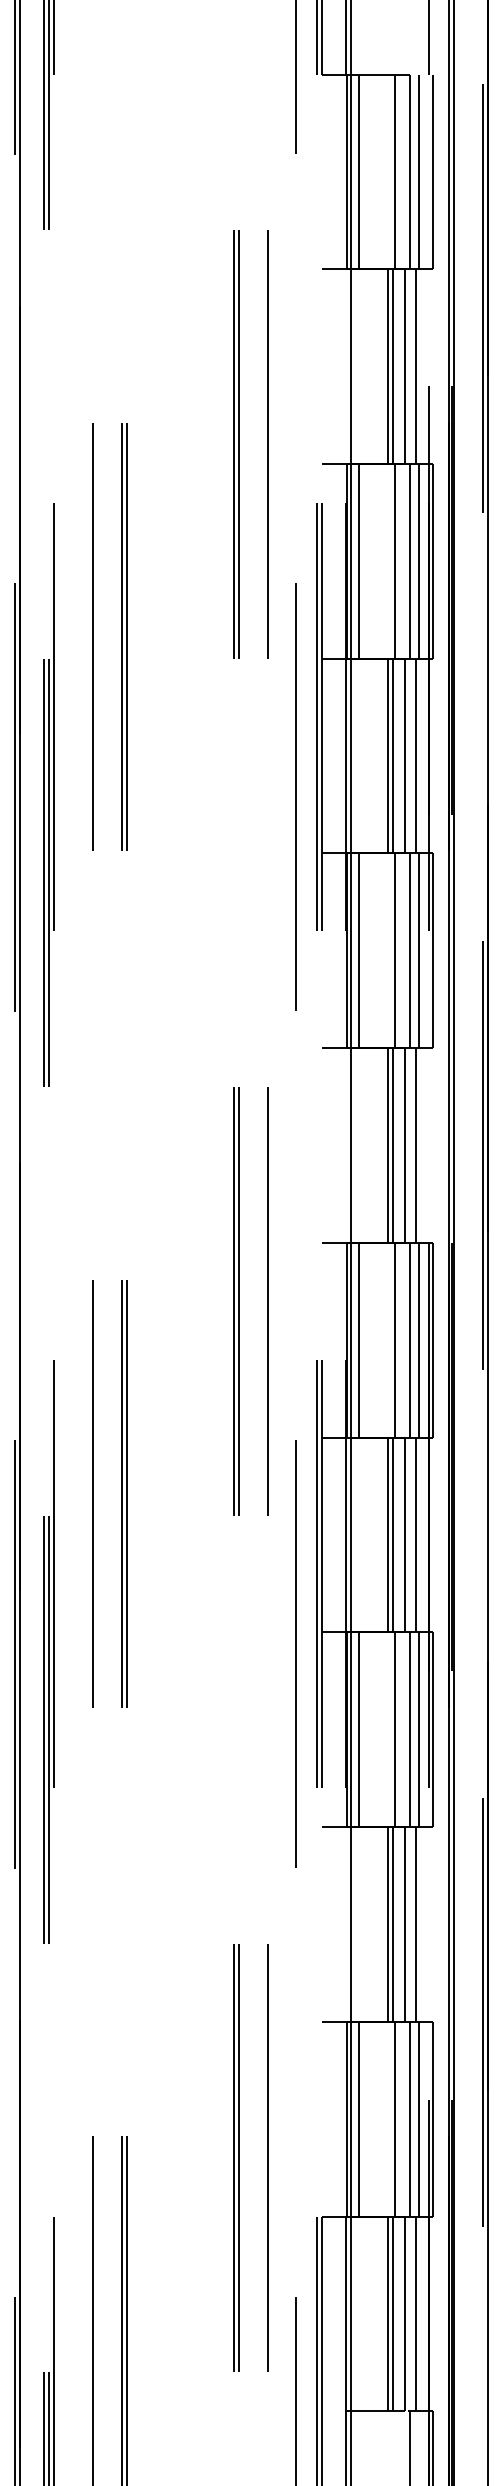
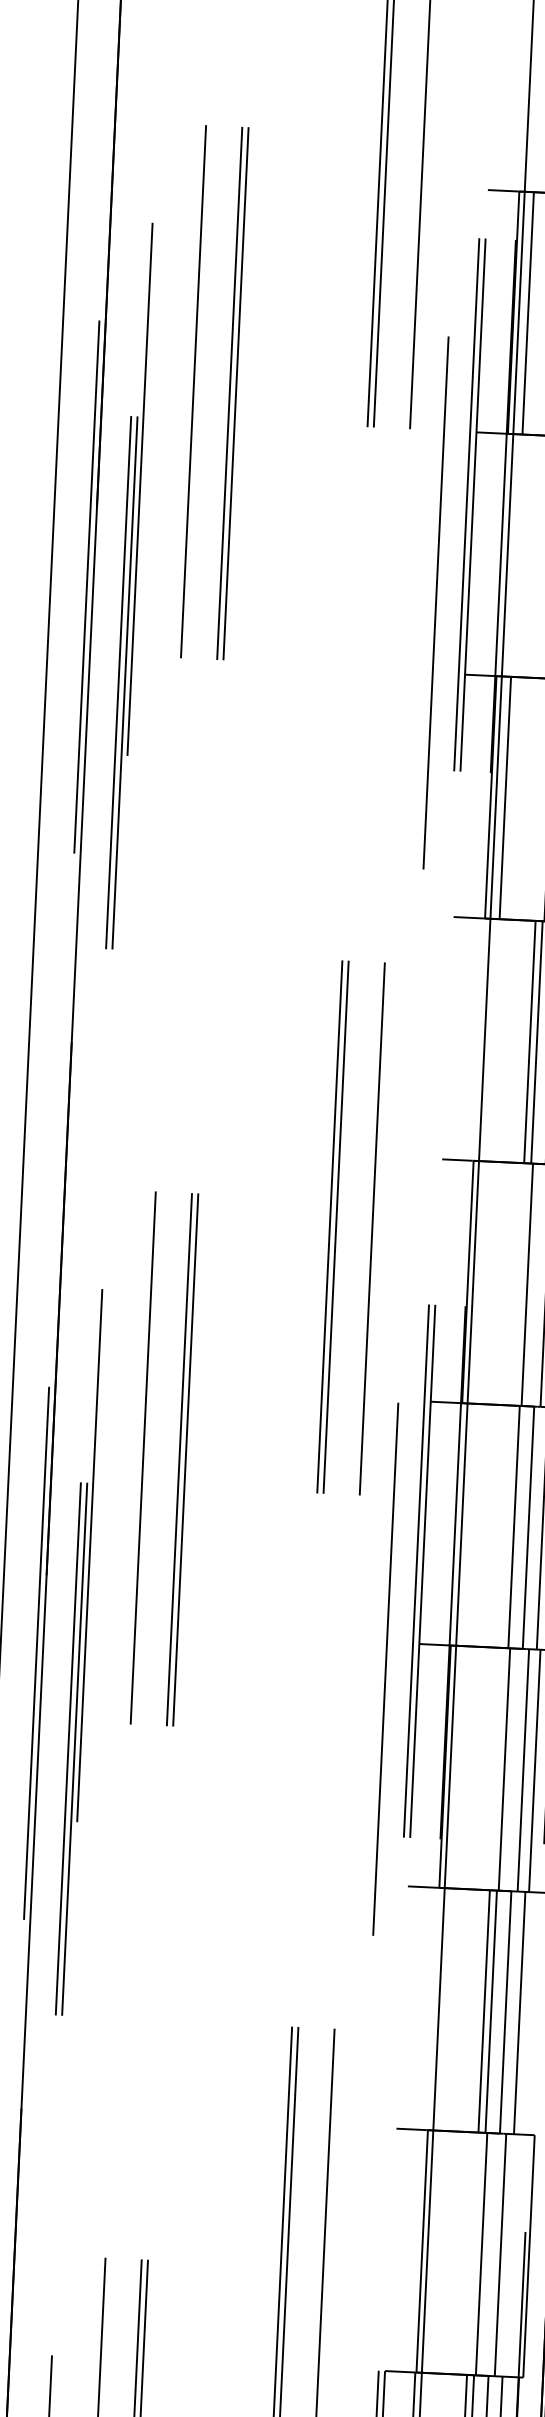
line: (358, 1339) -> (482, 1281), removed
line: (387, 1534) -> (506, 1525), removed
line: (358, 1729) -> (459, 1766), removed
line: (358, 2118) -> (436, 2251), removed
line: (419, 2118) -> (512, 2254), removed

